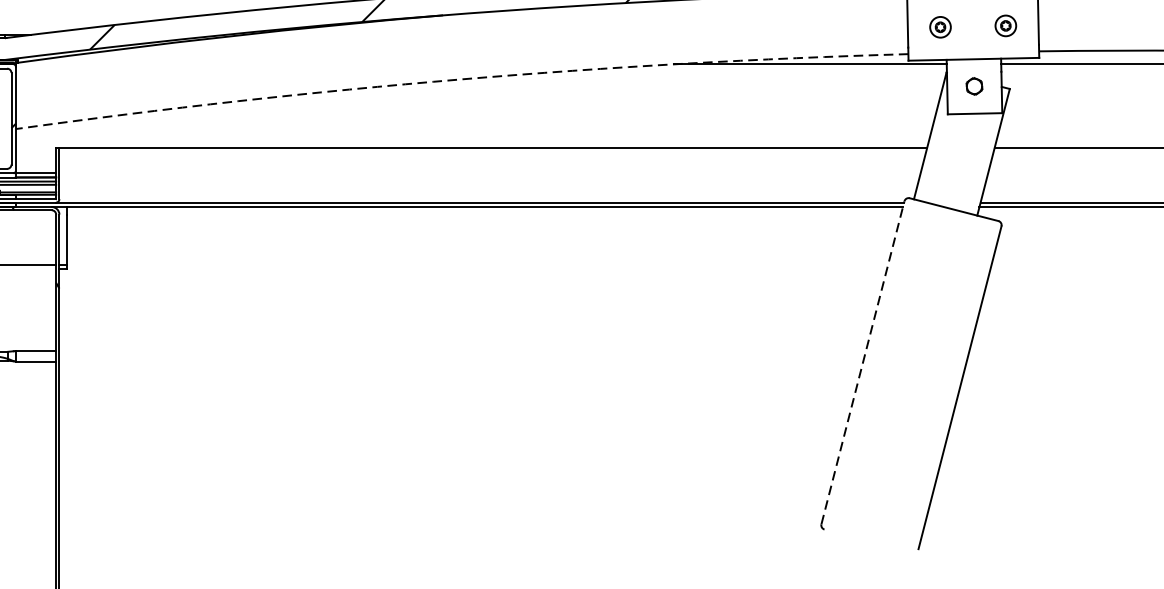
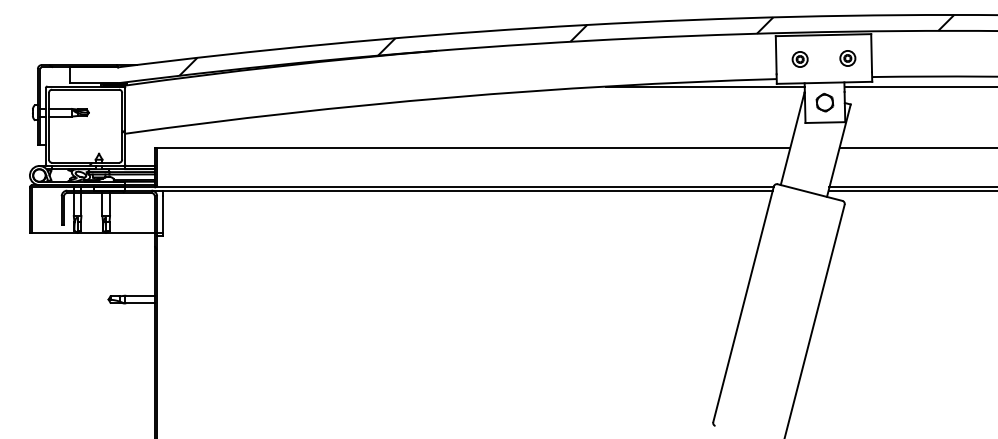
arc: (461, 79) -> (450, 97), dashed -> solid
part: (973, 86) -> (824, 102), size x1.43
line: (862, 363) -> (743, 304), dashed -> solid

